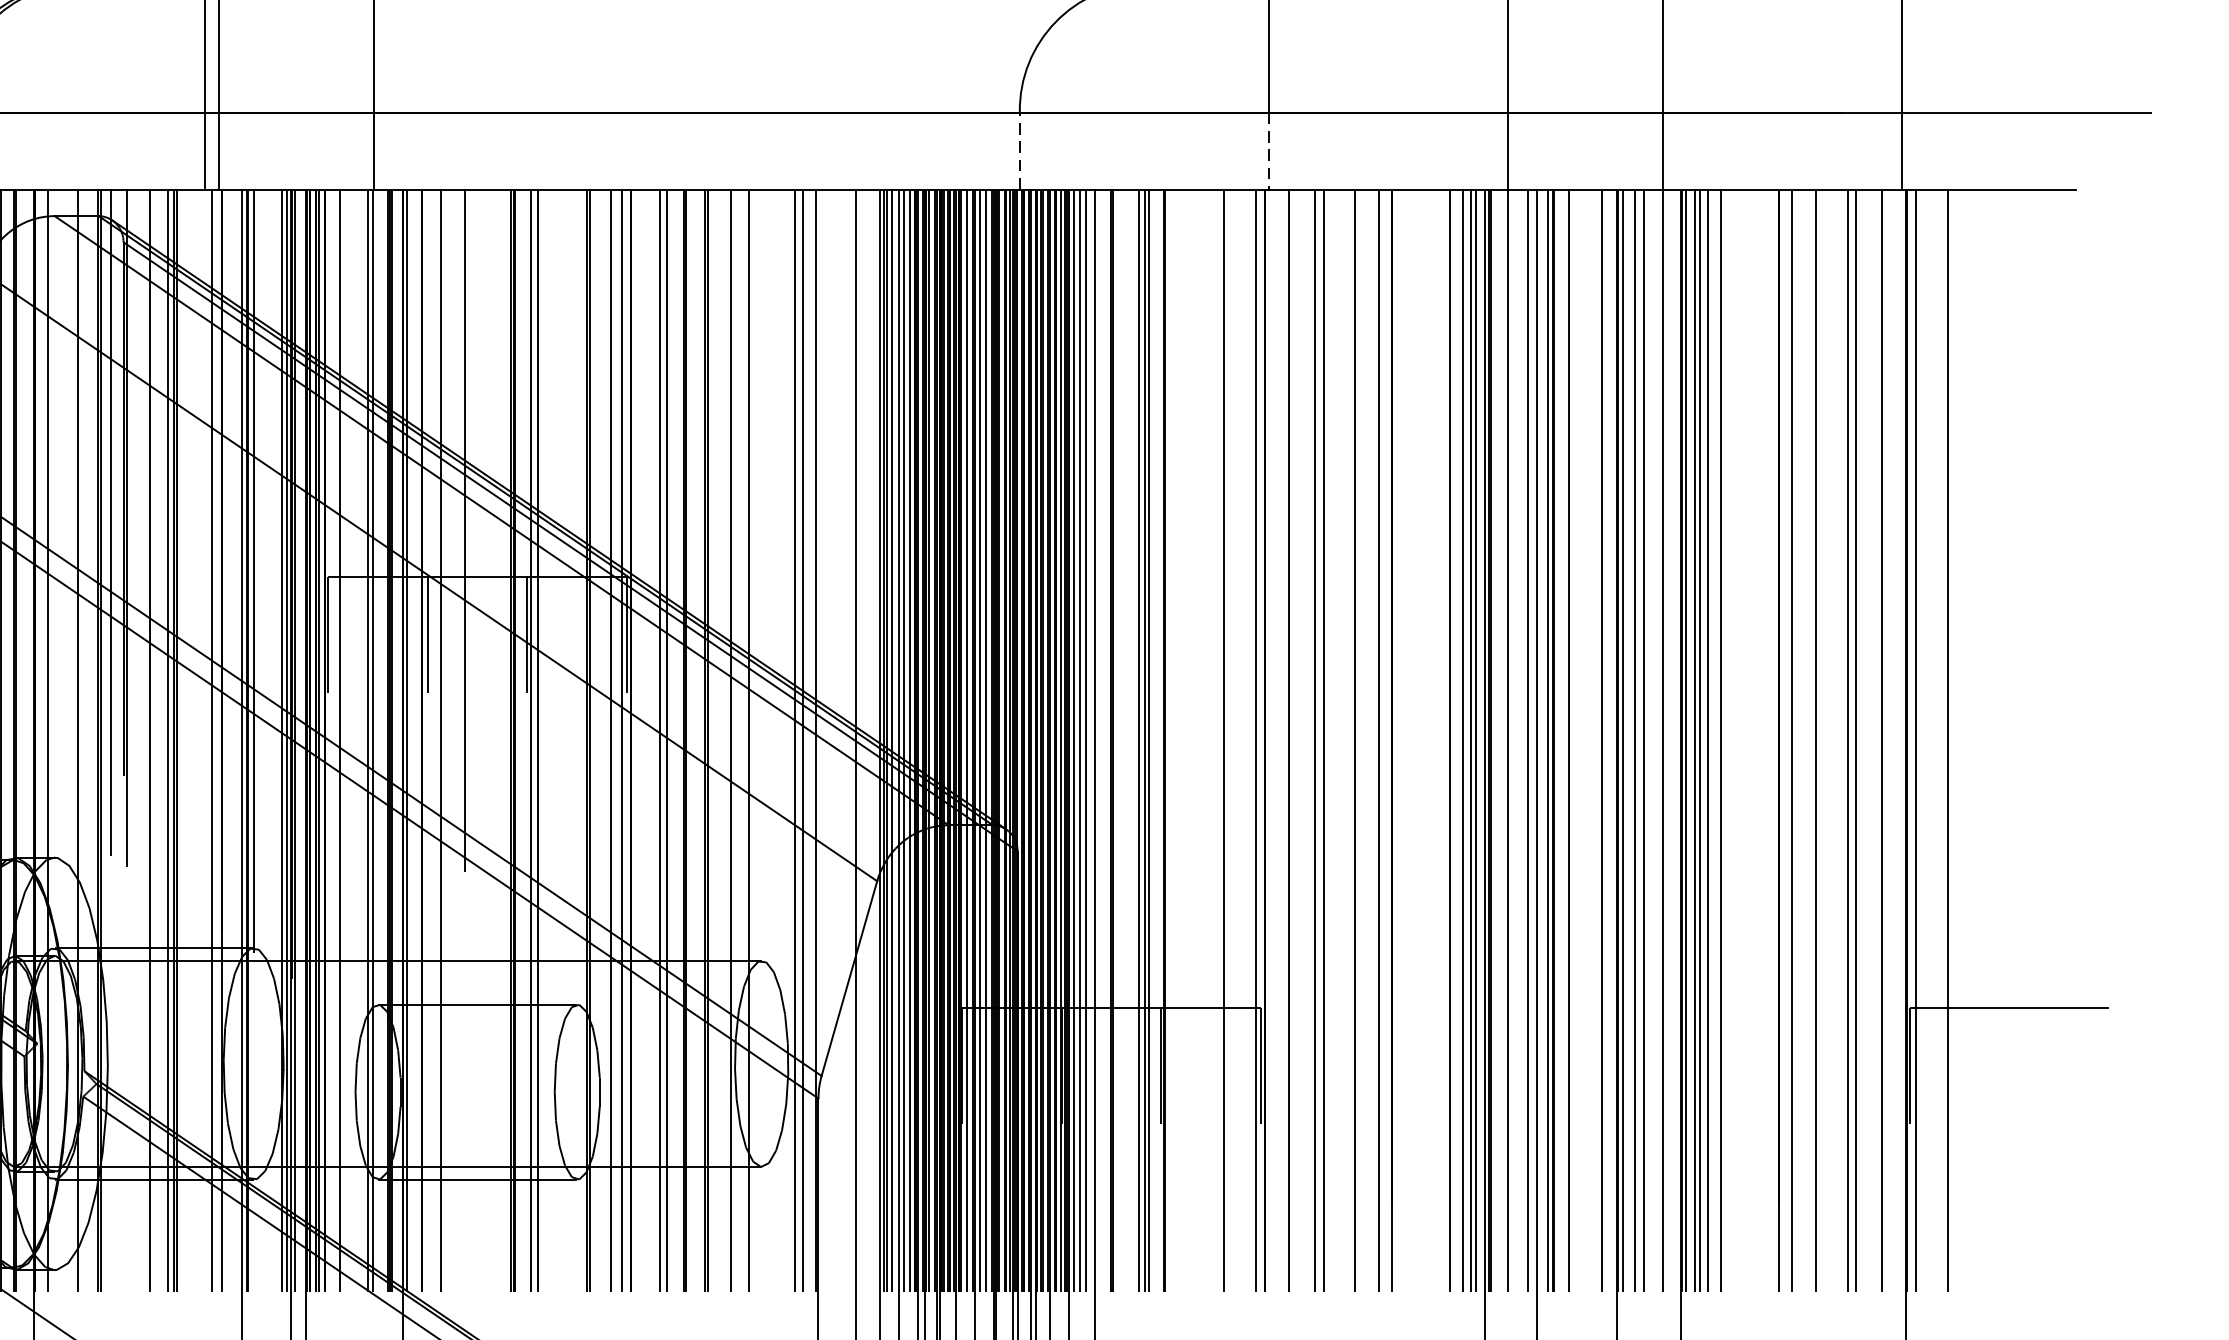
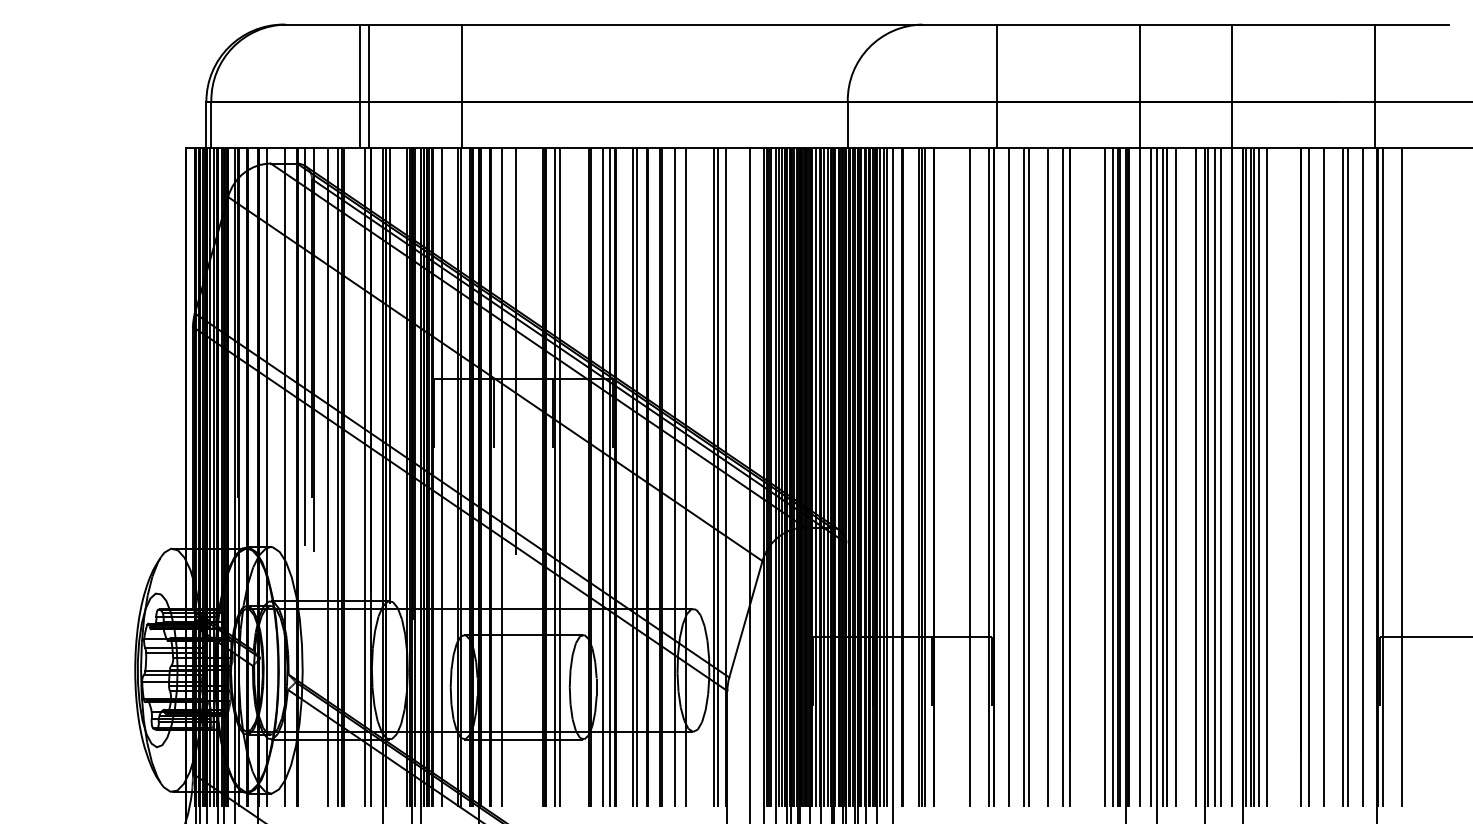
line: (1019, 150) -> (847, 124), dashed -> solid
line: (1268, 152) -> (996, 125), dashed -> solid

